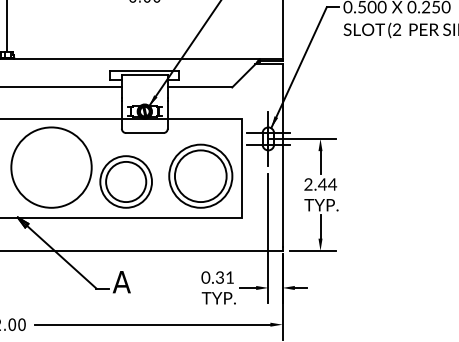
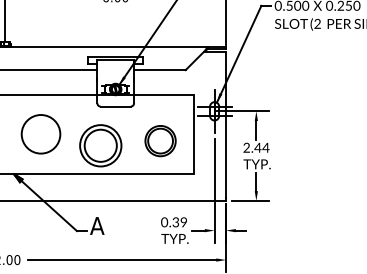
circle: (51, 167) -> (41, 134), size x0.6
part: (200, 175) -> (160, 140), size x0.6
text: (229, 277) -> (183, 222), 0.31 -> 0.39

